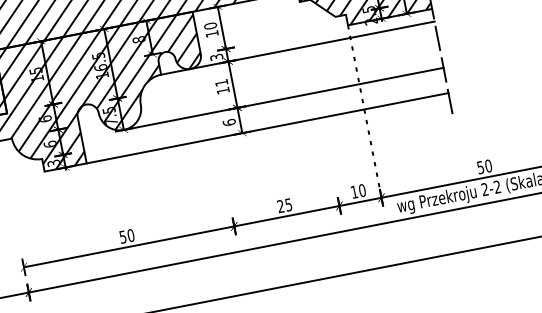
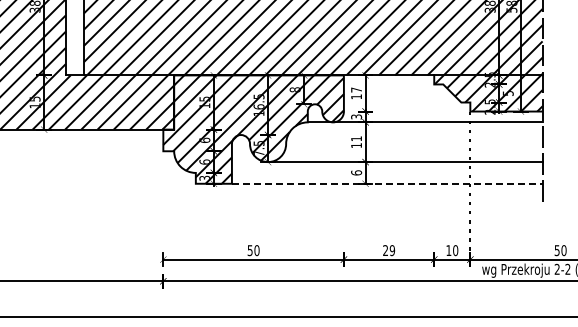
text: (210, 25) -> (356, 89), 10 -> 17
line: (267, 127) -> (387, 183), solid -> dashed
text: (288, 204) -> (392, 250), 25 -> 29

